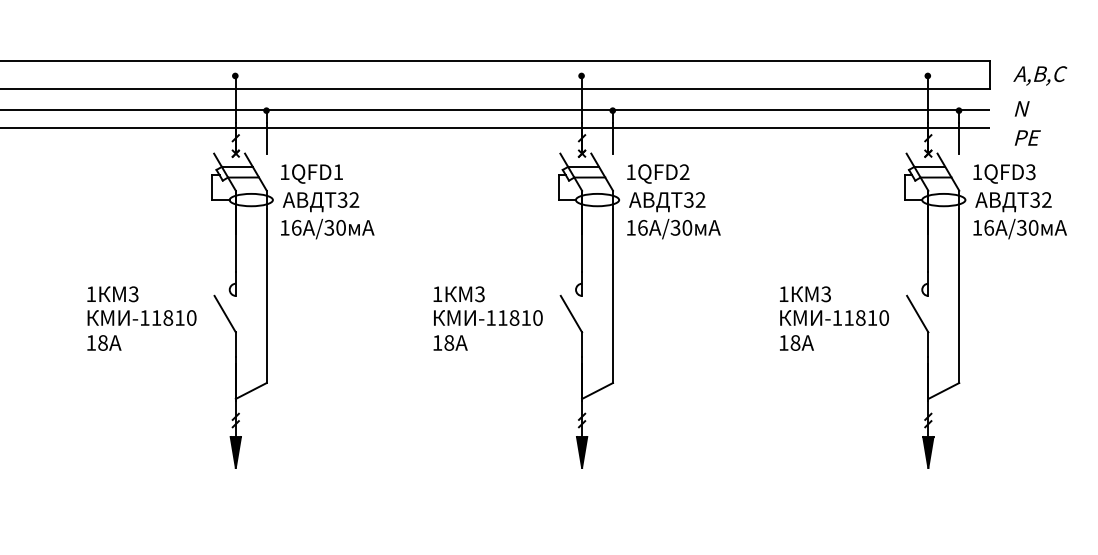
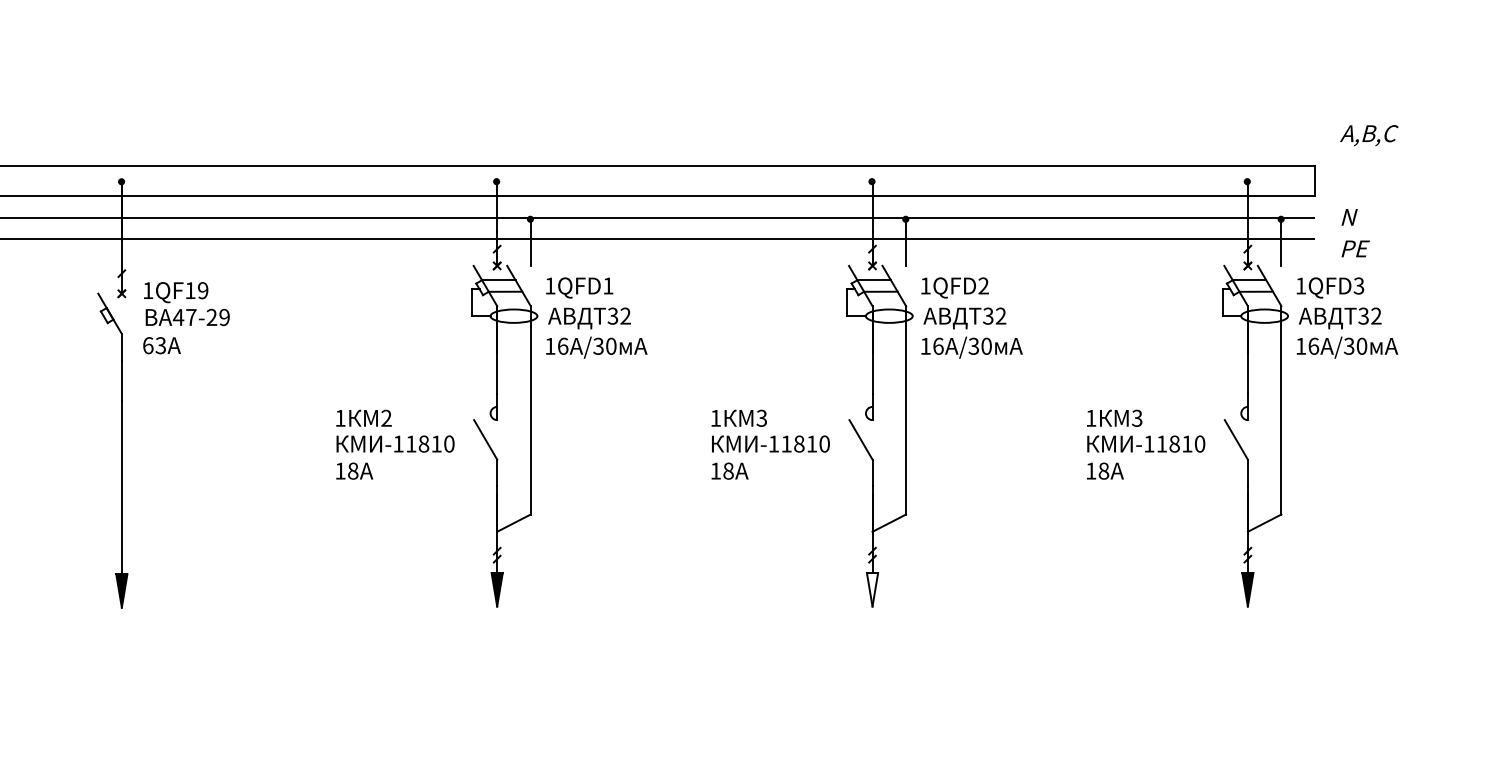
text: (1040, 75) -> (1369, 135), moved
text: (133, 294) -> (386, 418), 3 -> 2
fill: (582, 452) -> (872, 589), removed

